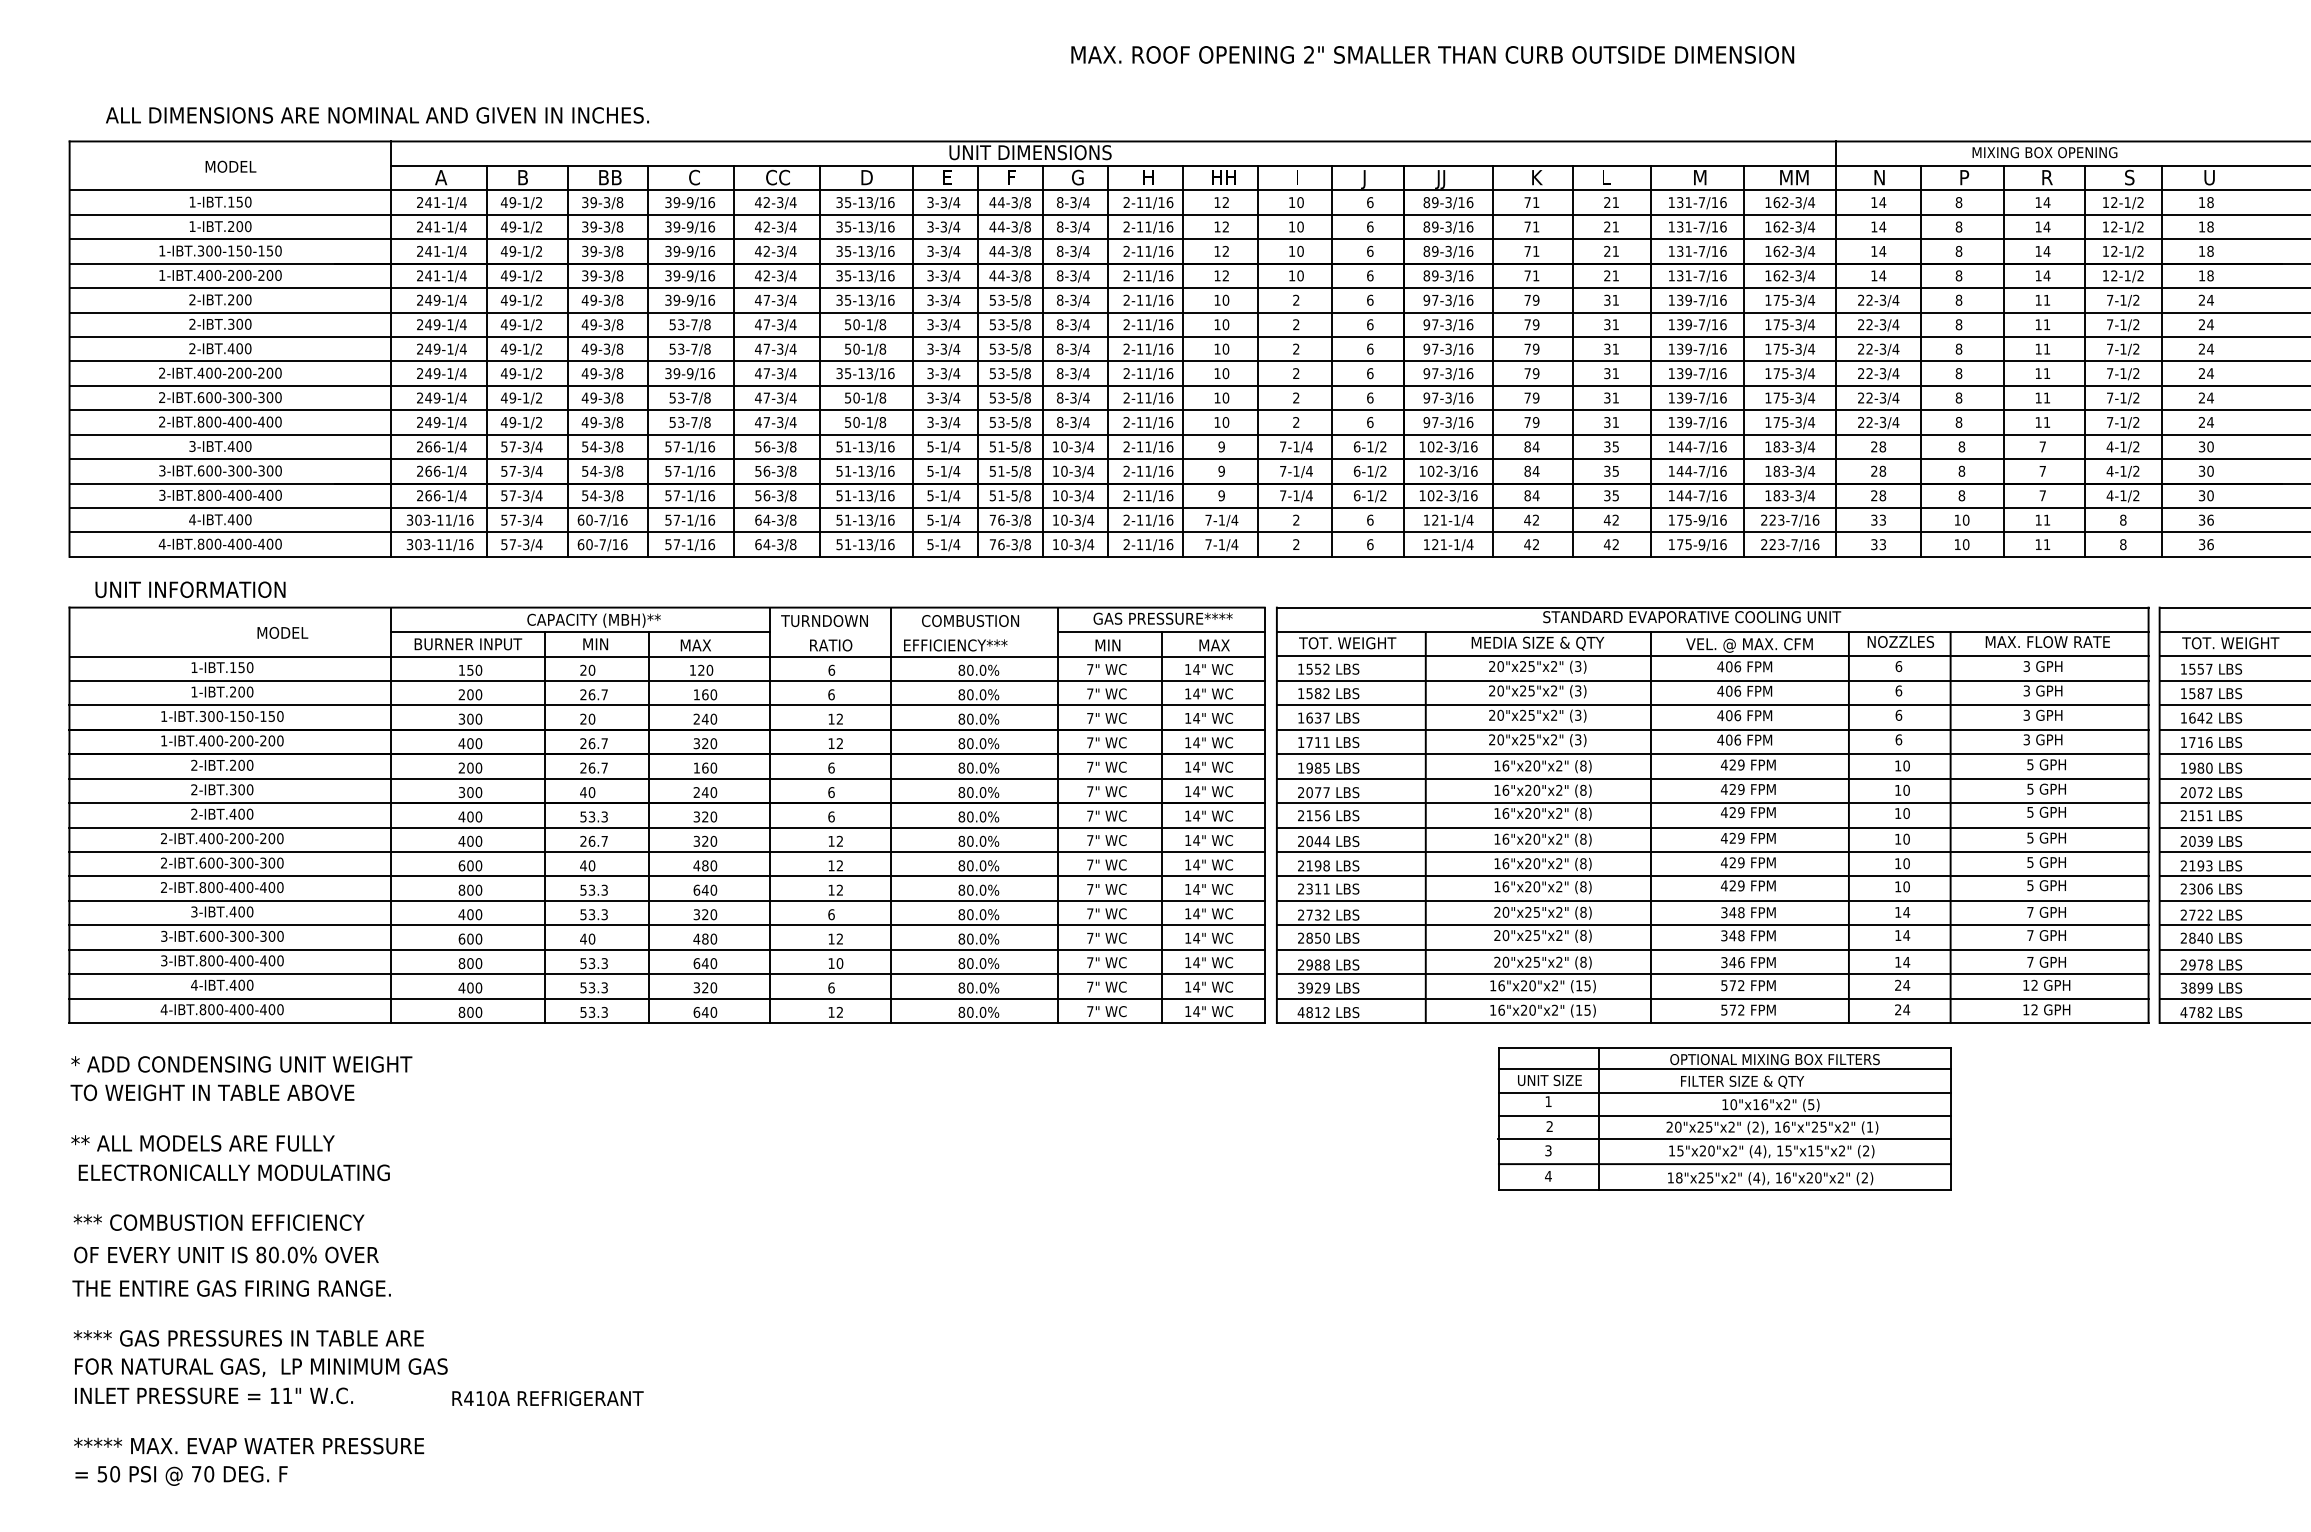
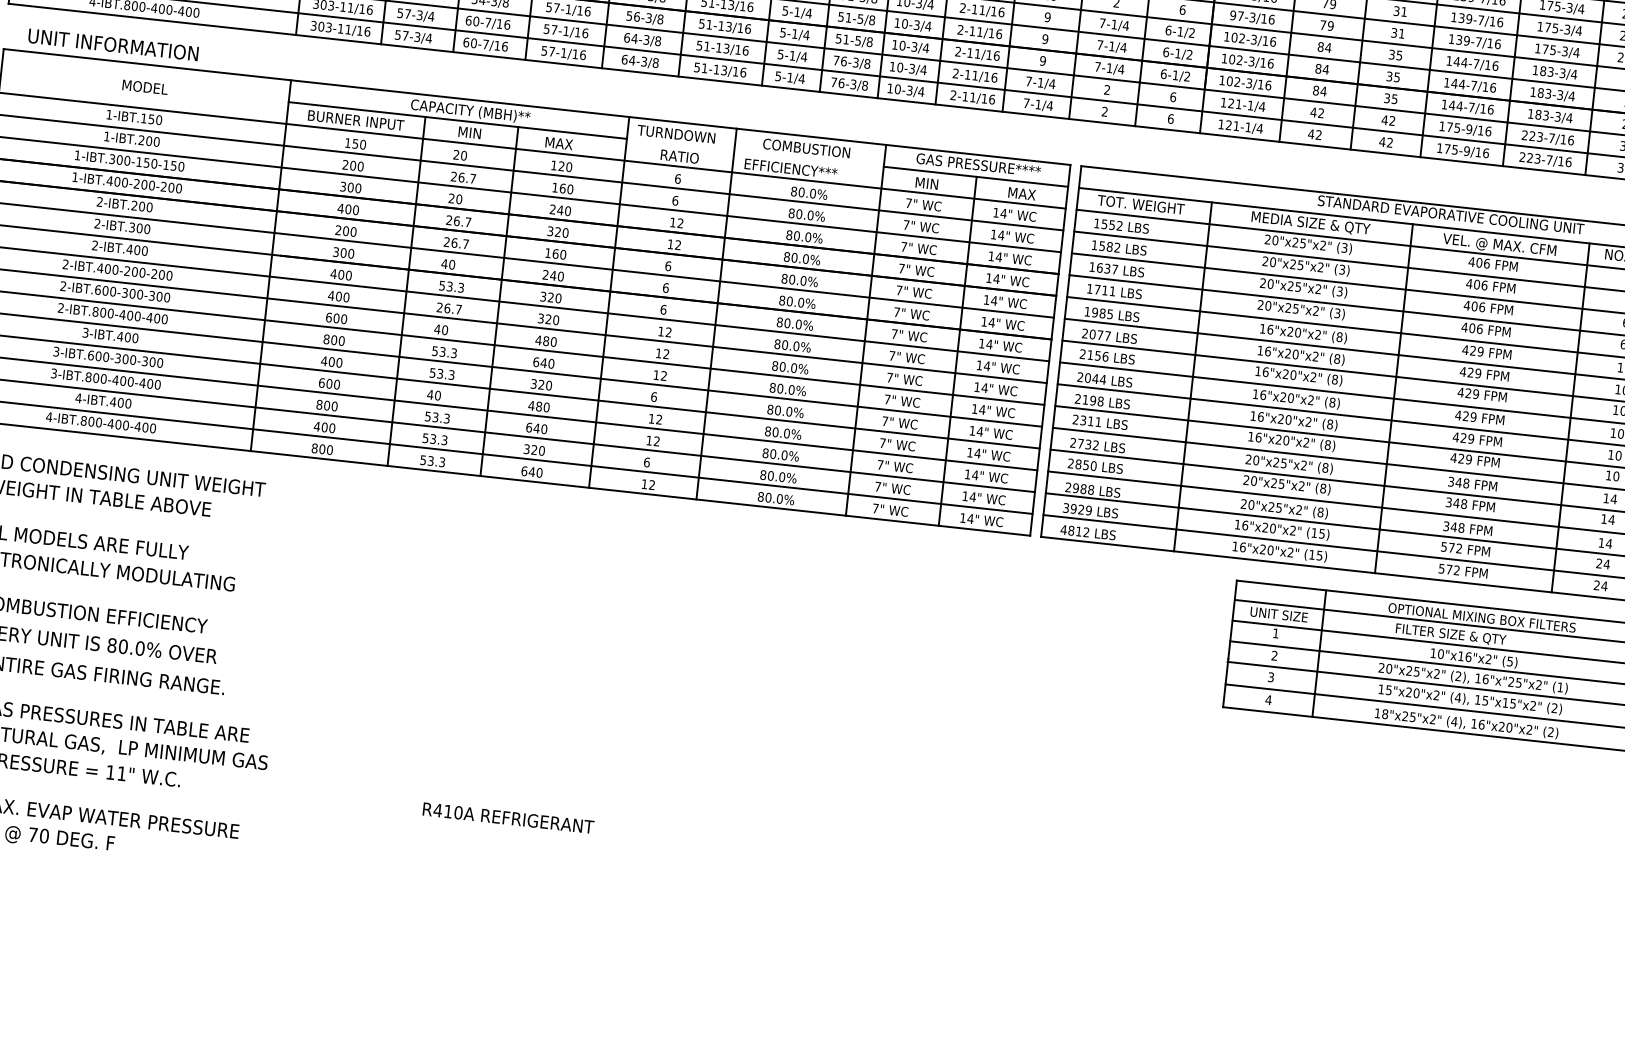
text: (282, 632) -> (145, 86), moved
text: (1741, 962) -> (1461, 527), 346 -> 348
text: (839, 963) -> (656, 441), 10 -> 12
text: (547, 1398) -> (508, 818), moved

